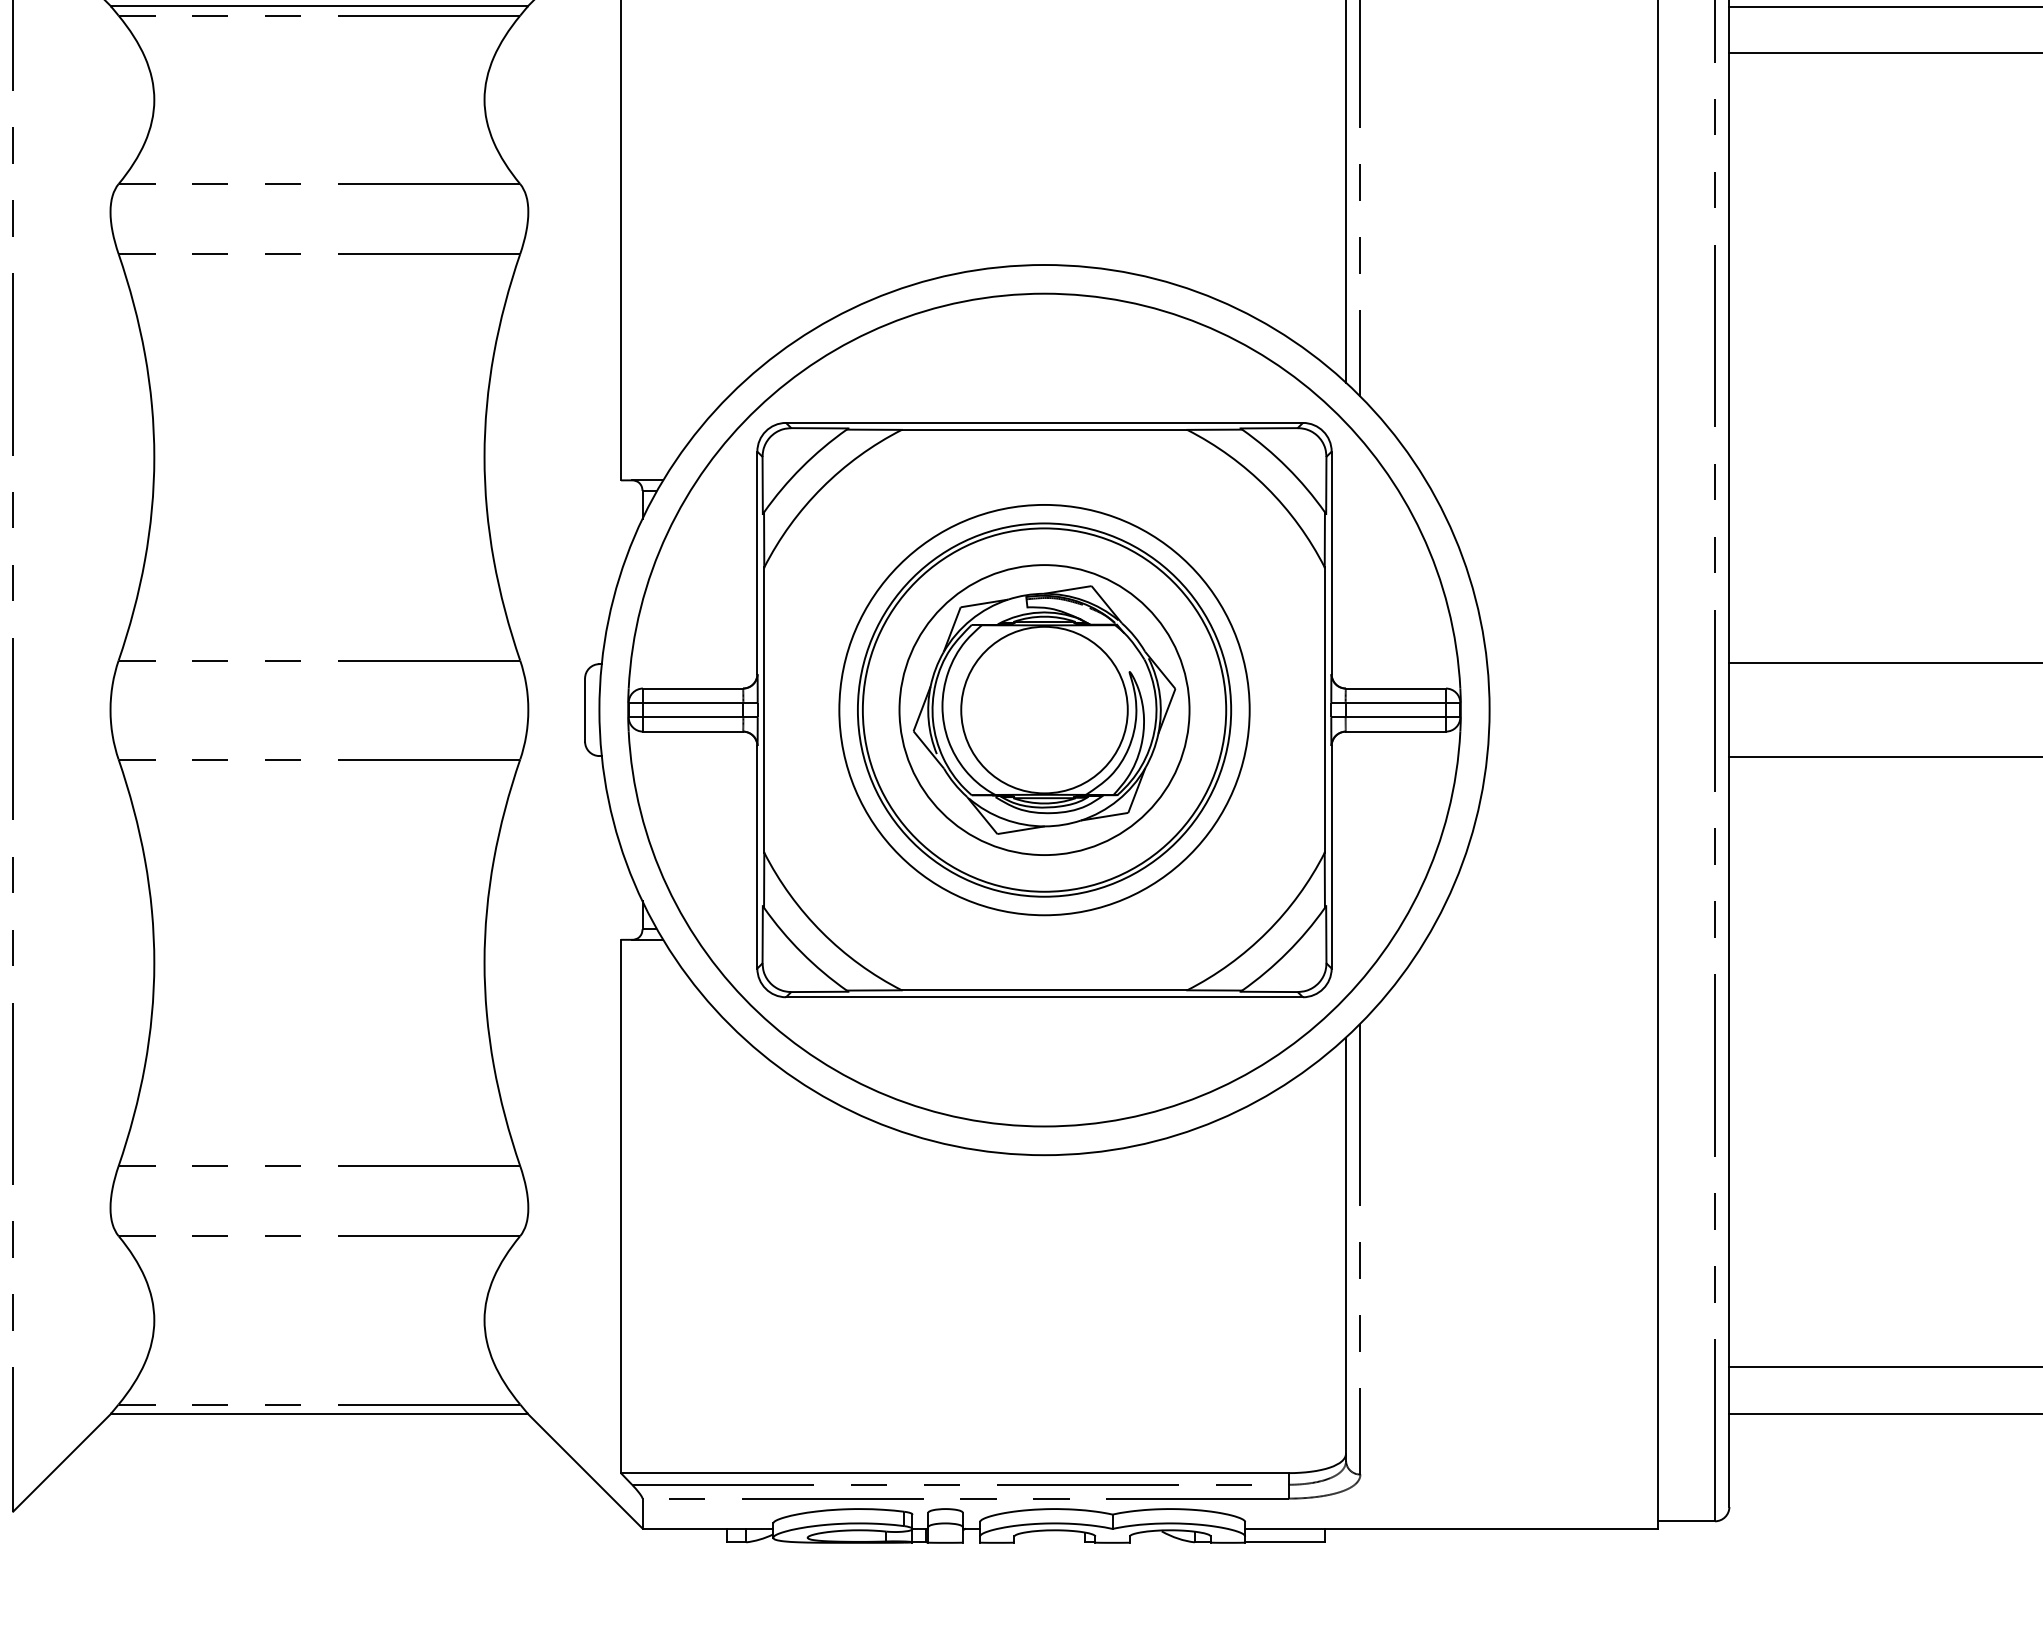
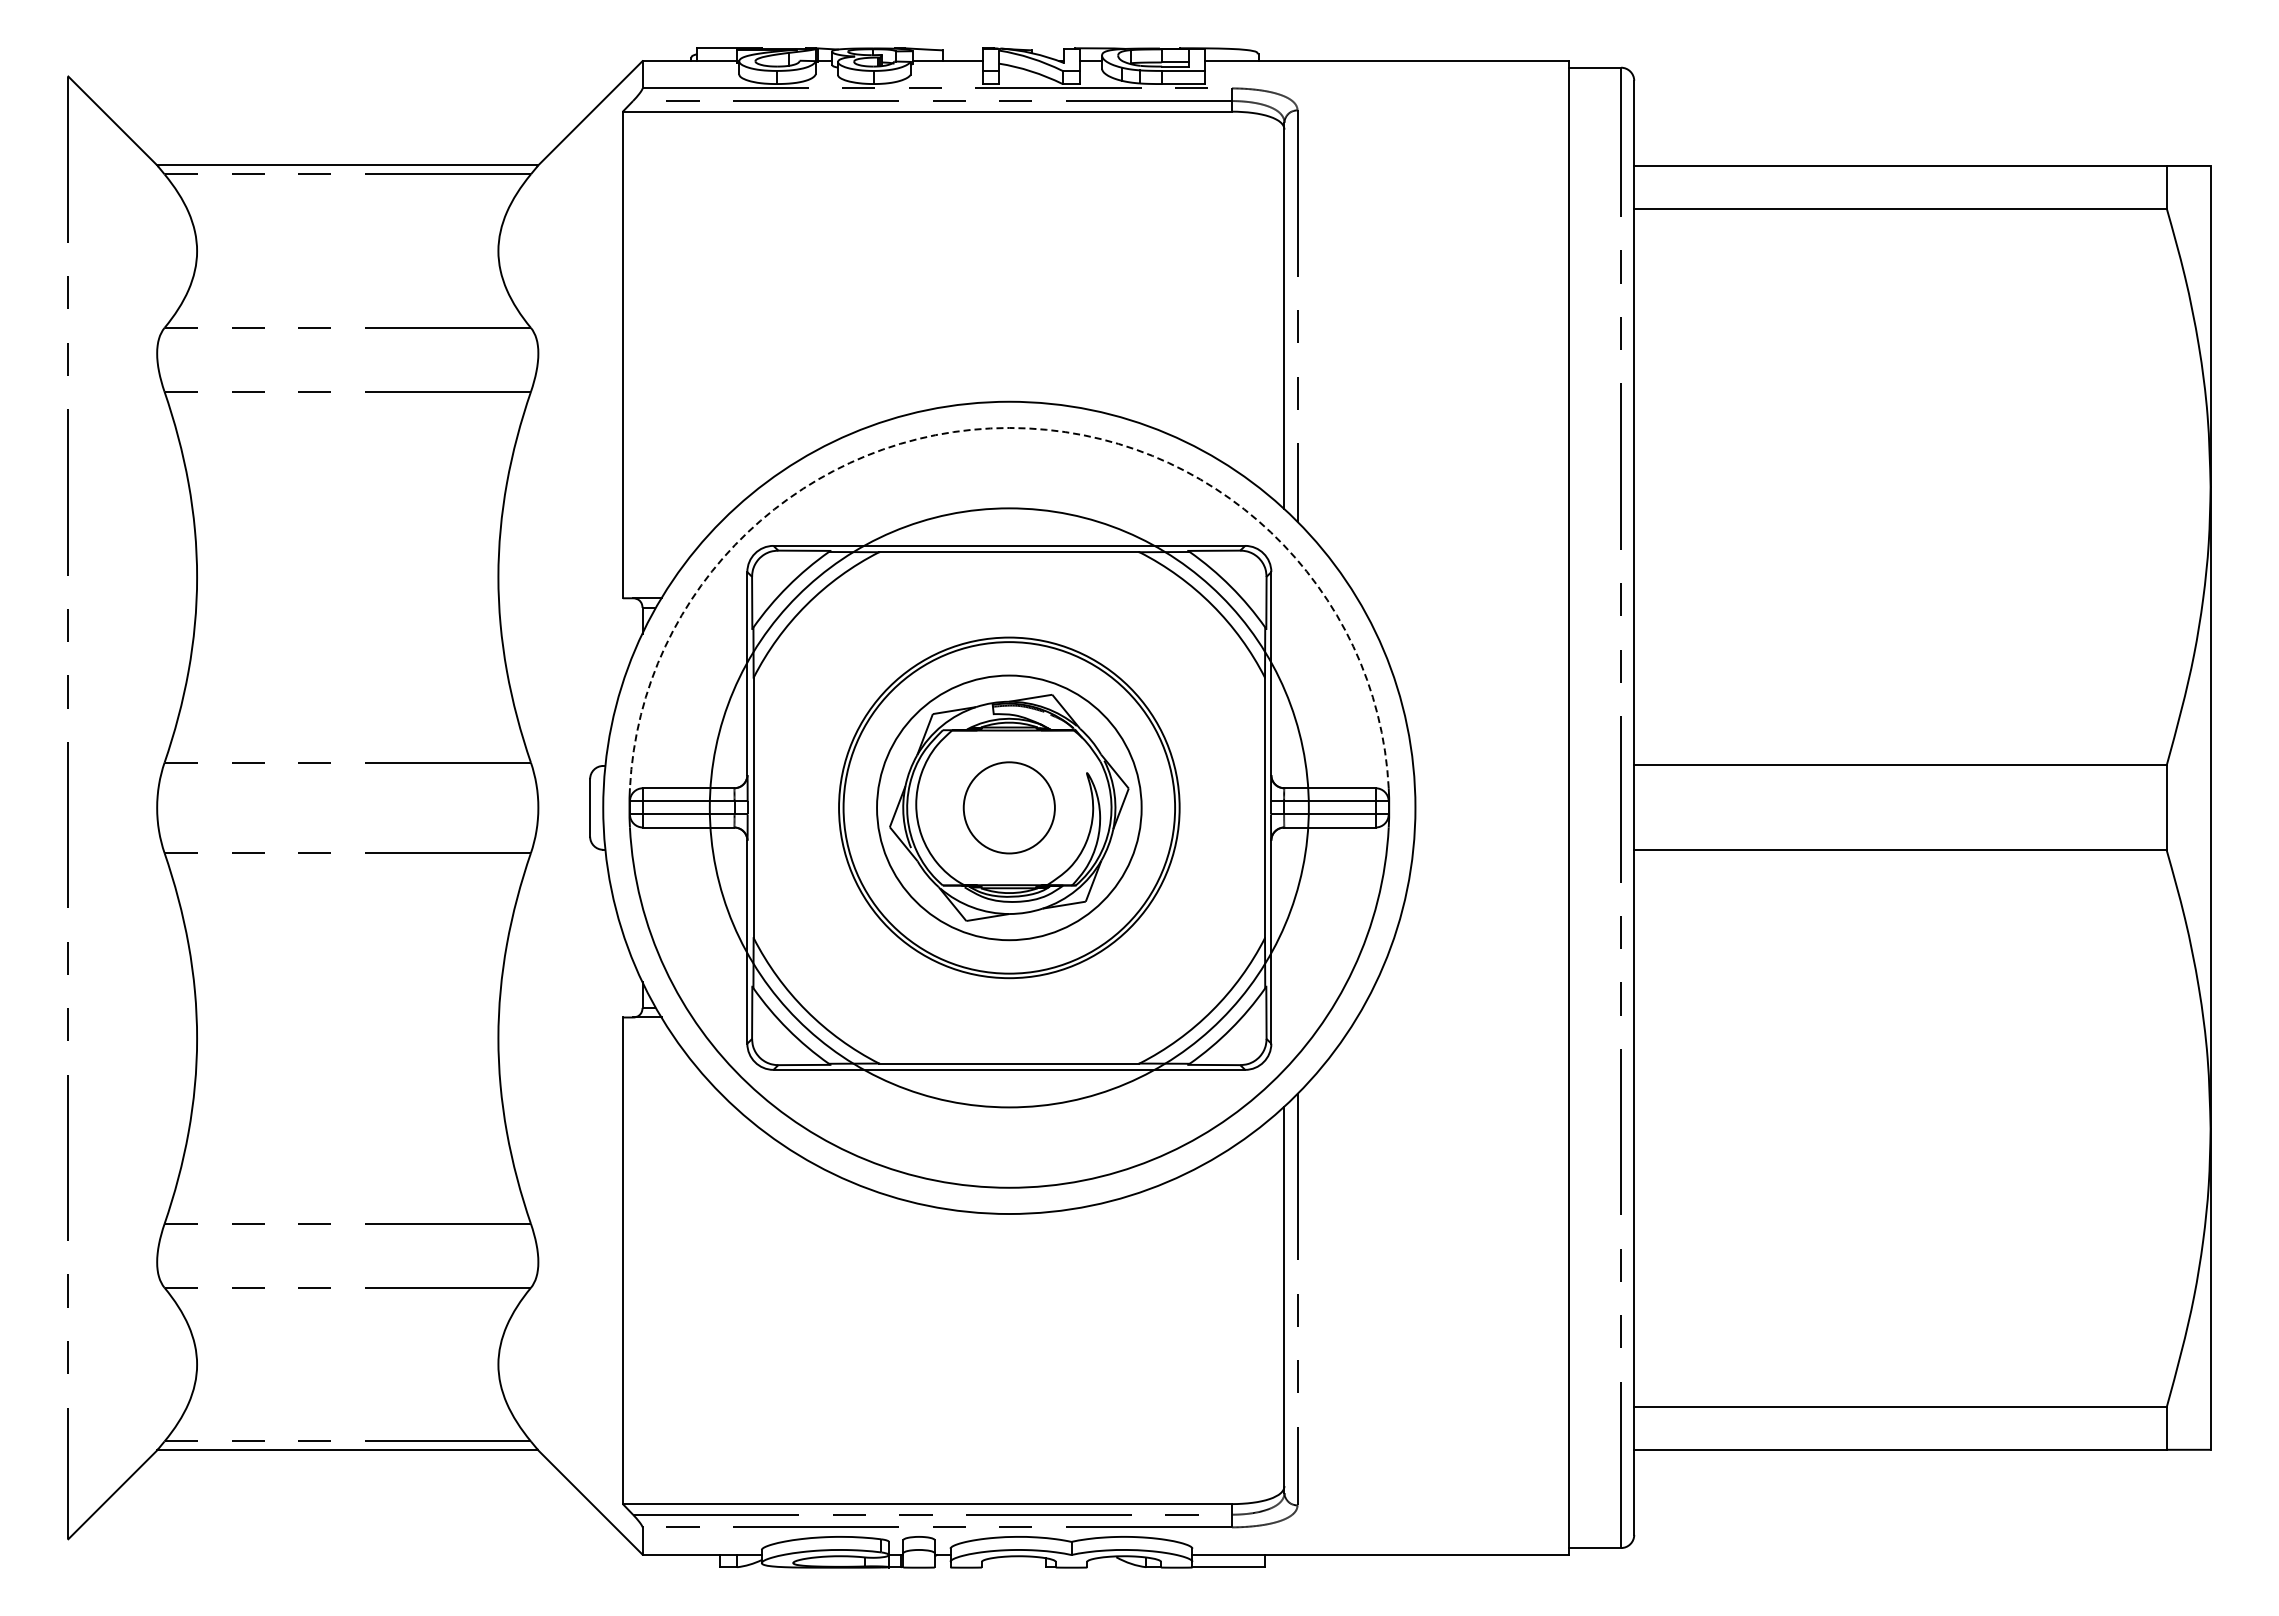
arc: (1044, 293) -> (1009, 427), solid -> dashed
circle: (1044, 709) -> (1009, 807), size x0.6
circle: (1044, 709) -> (1009, 807), size x1.6

